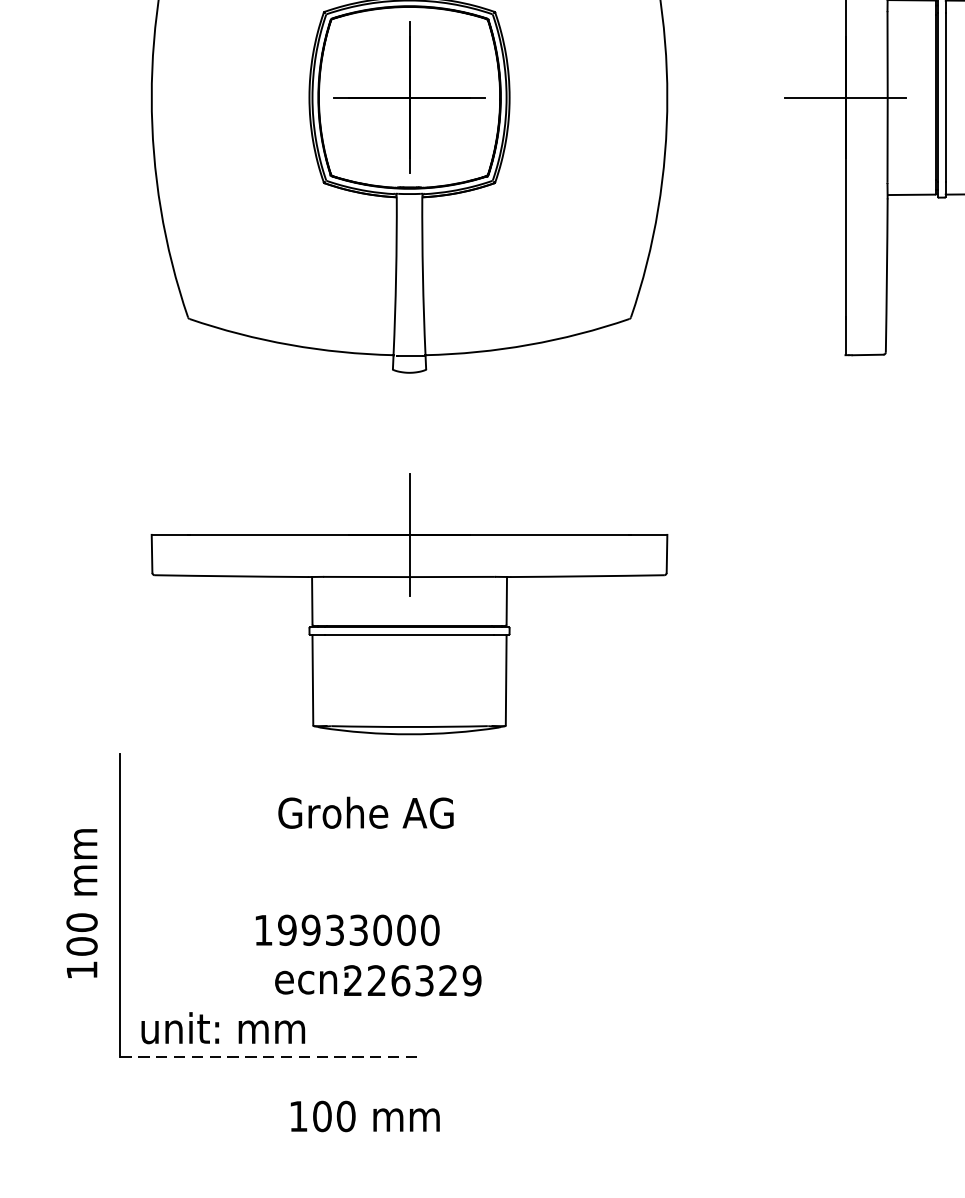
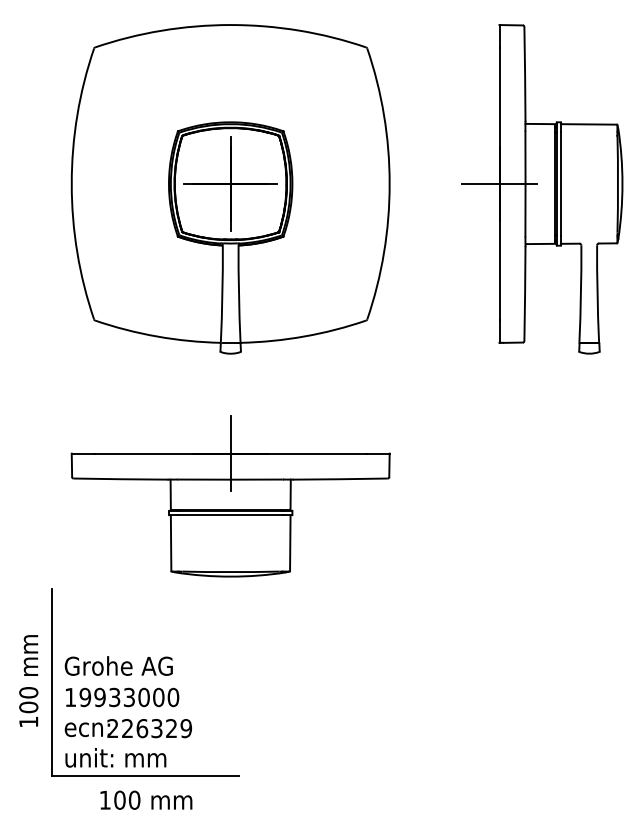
text: (365, 811) -> (118, 665), moved
text: (347, 930) -> (122, 697), moved
text: (376, 980) -> (127, 728), moved
line: (272, 1056) -> (146, 775), dashed -> solid
text: (365, 1115) -> (146, 799), moved

